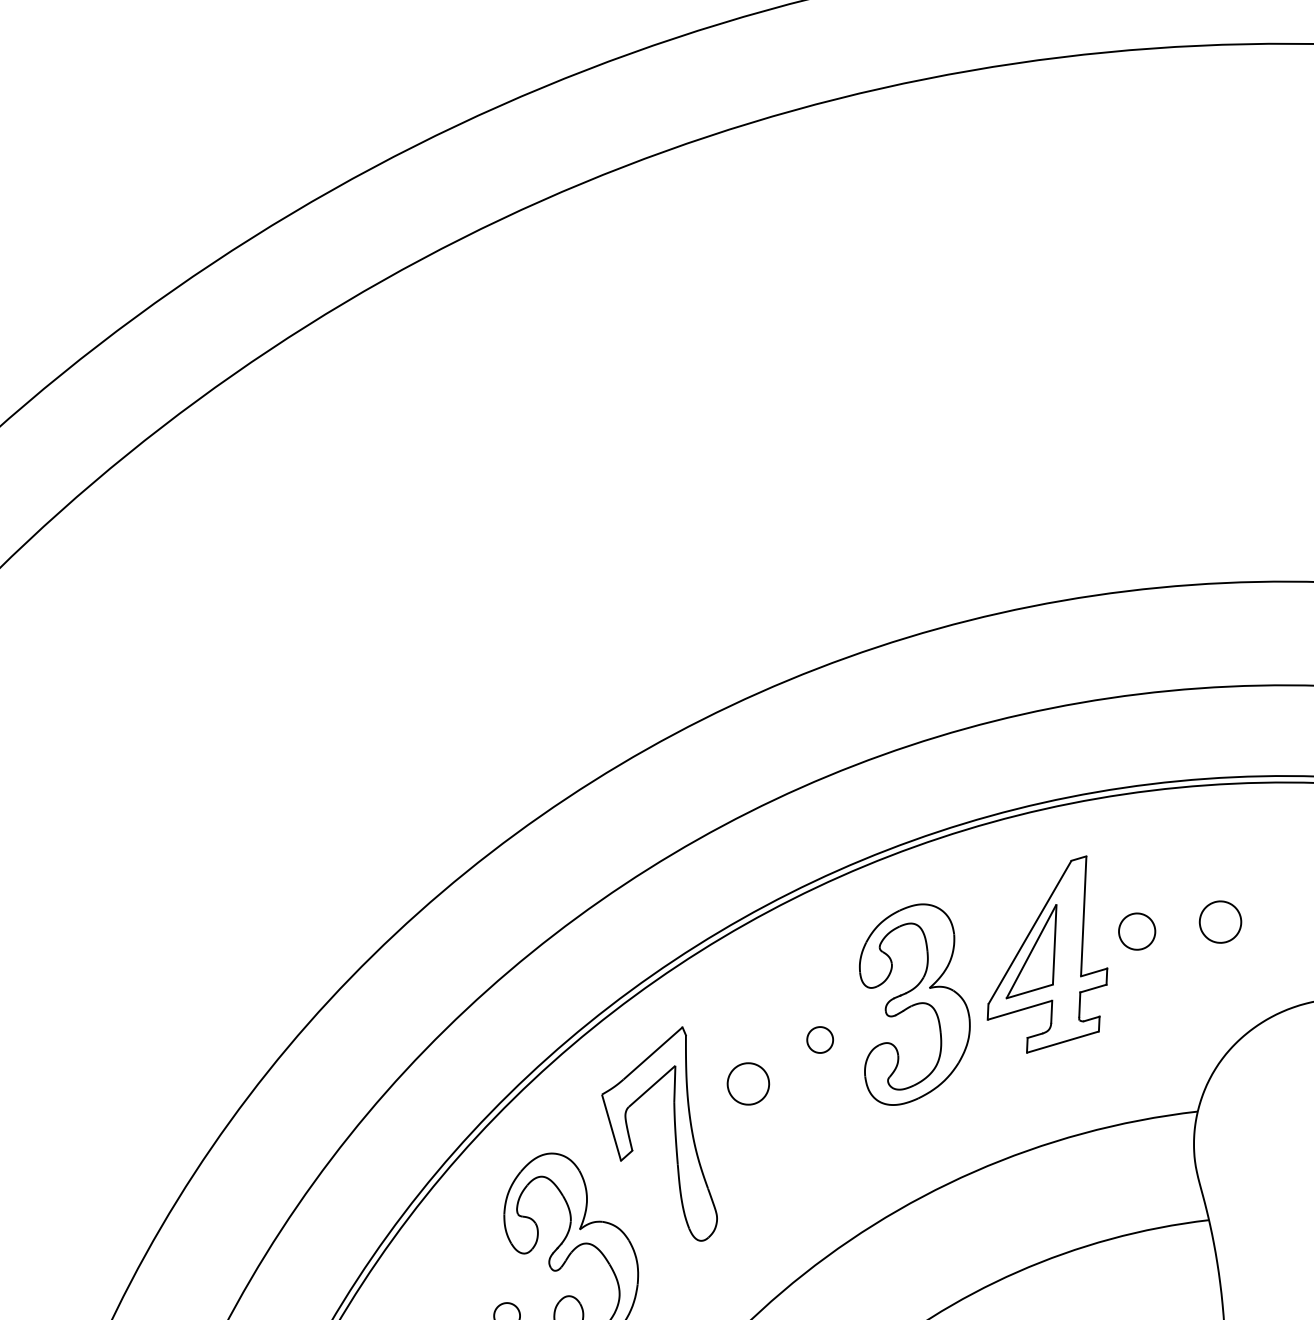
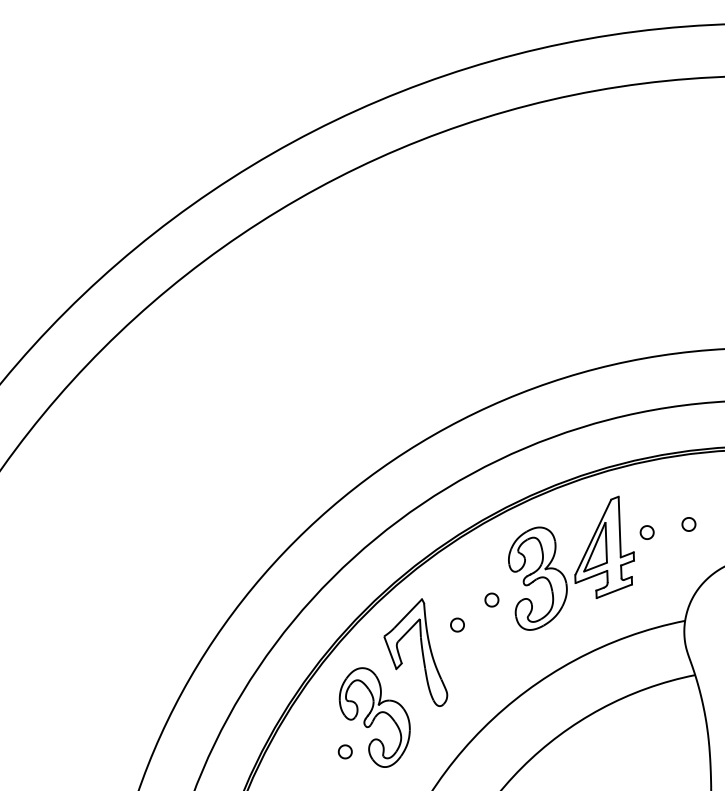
part: (1219, 922) -> (688, 524), size x0.62
part: (1135, 931) -> (646, 532), size x0.71
part: (748, 1082) -> (457, 624), size x0.62

